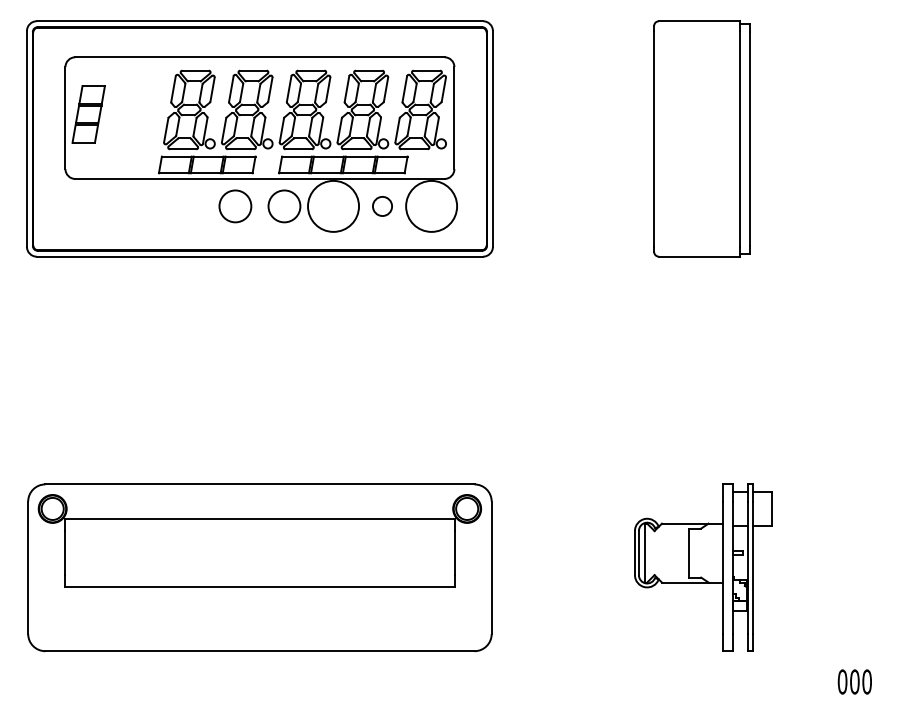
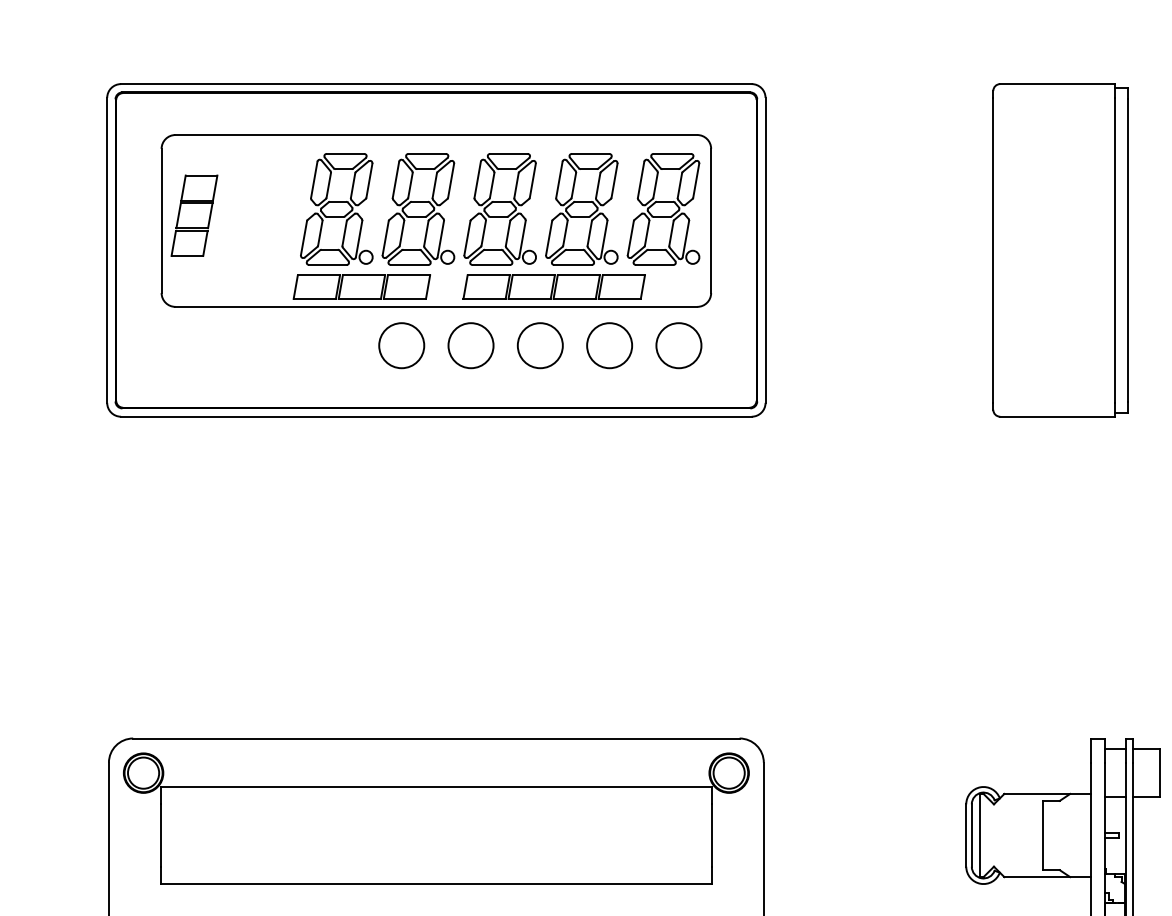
circle: (333, 206) -> (540, 345), size x0.62
circle: (382, 206) -> (609, 345), size x1.67
circle: (431, 206) -> (678, 345), size x0.62

